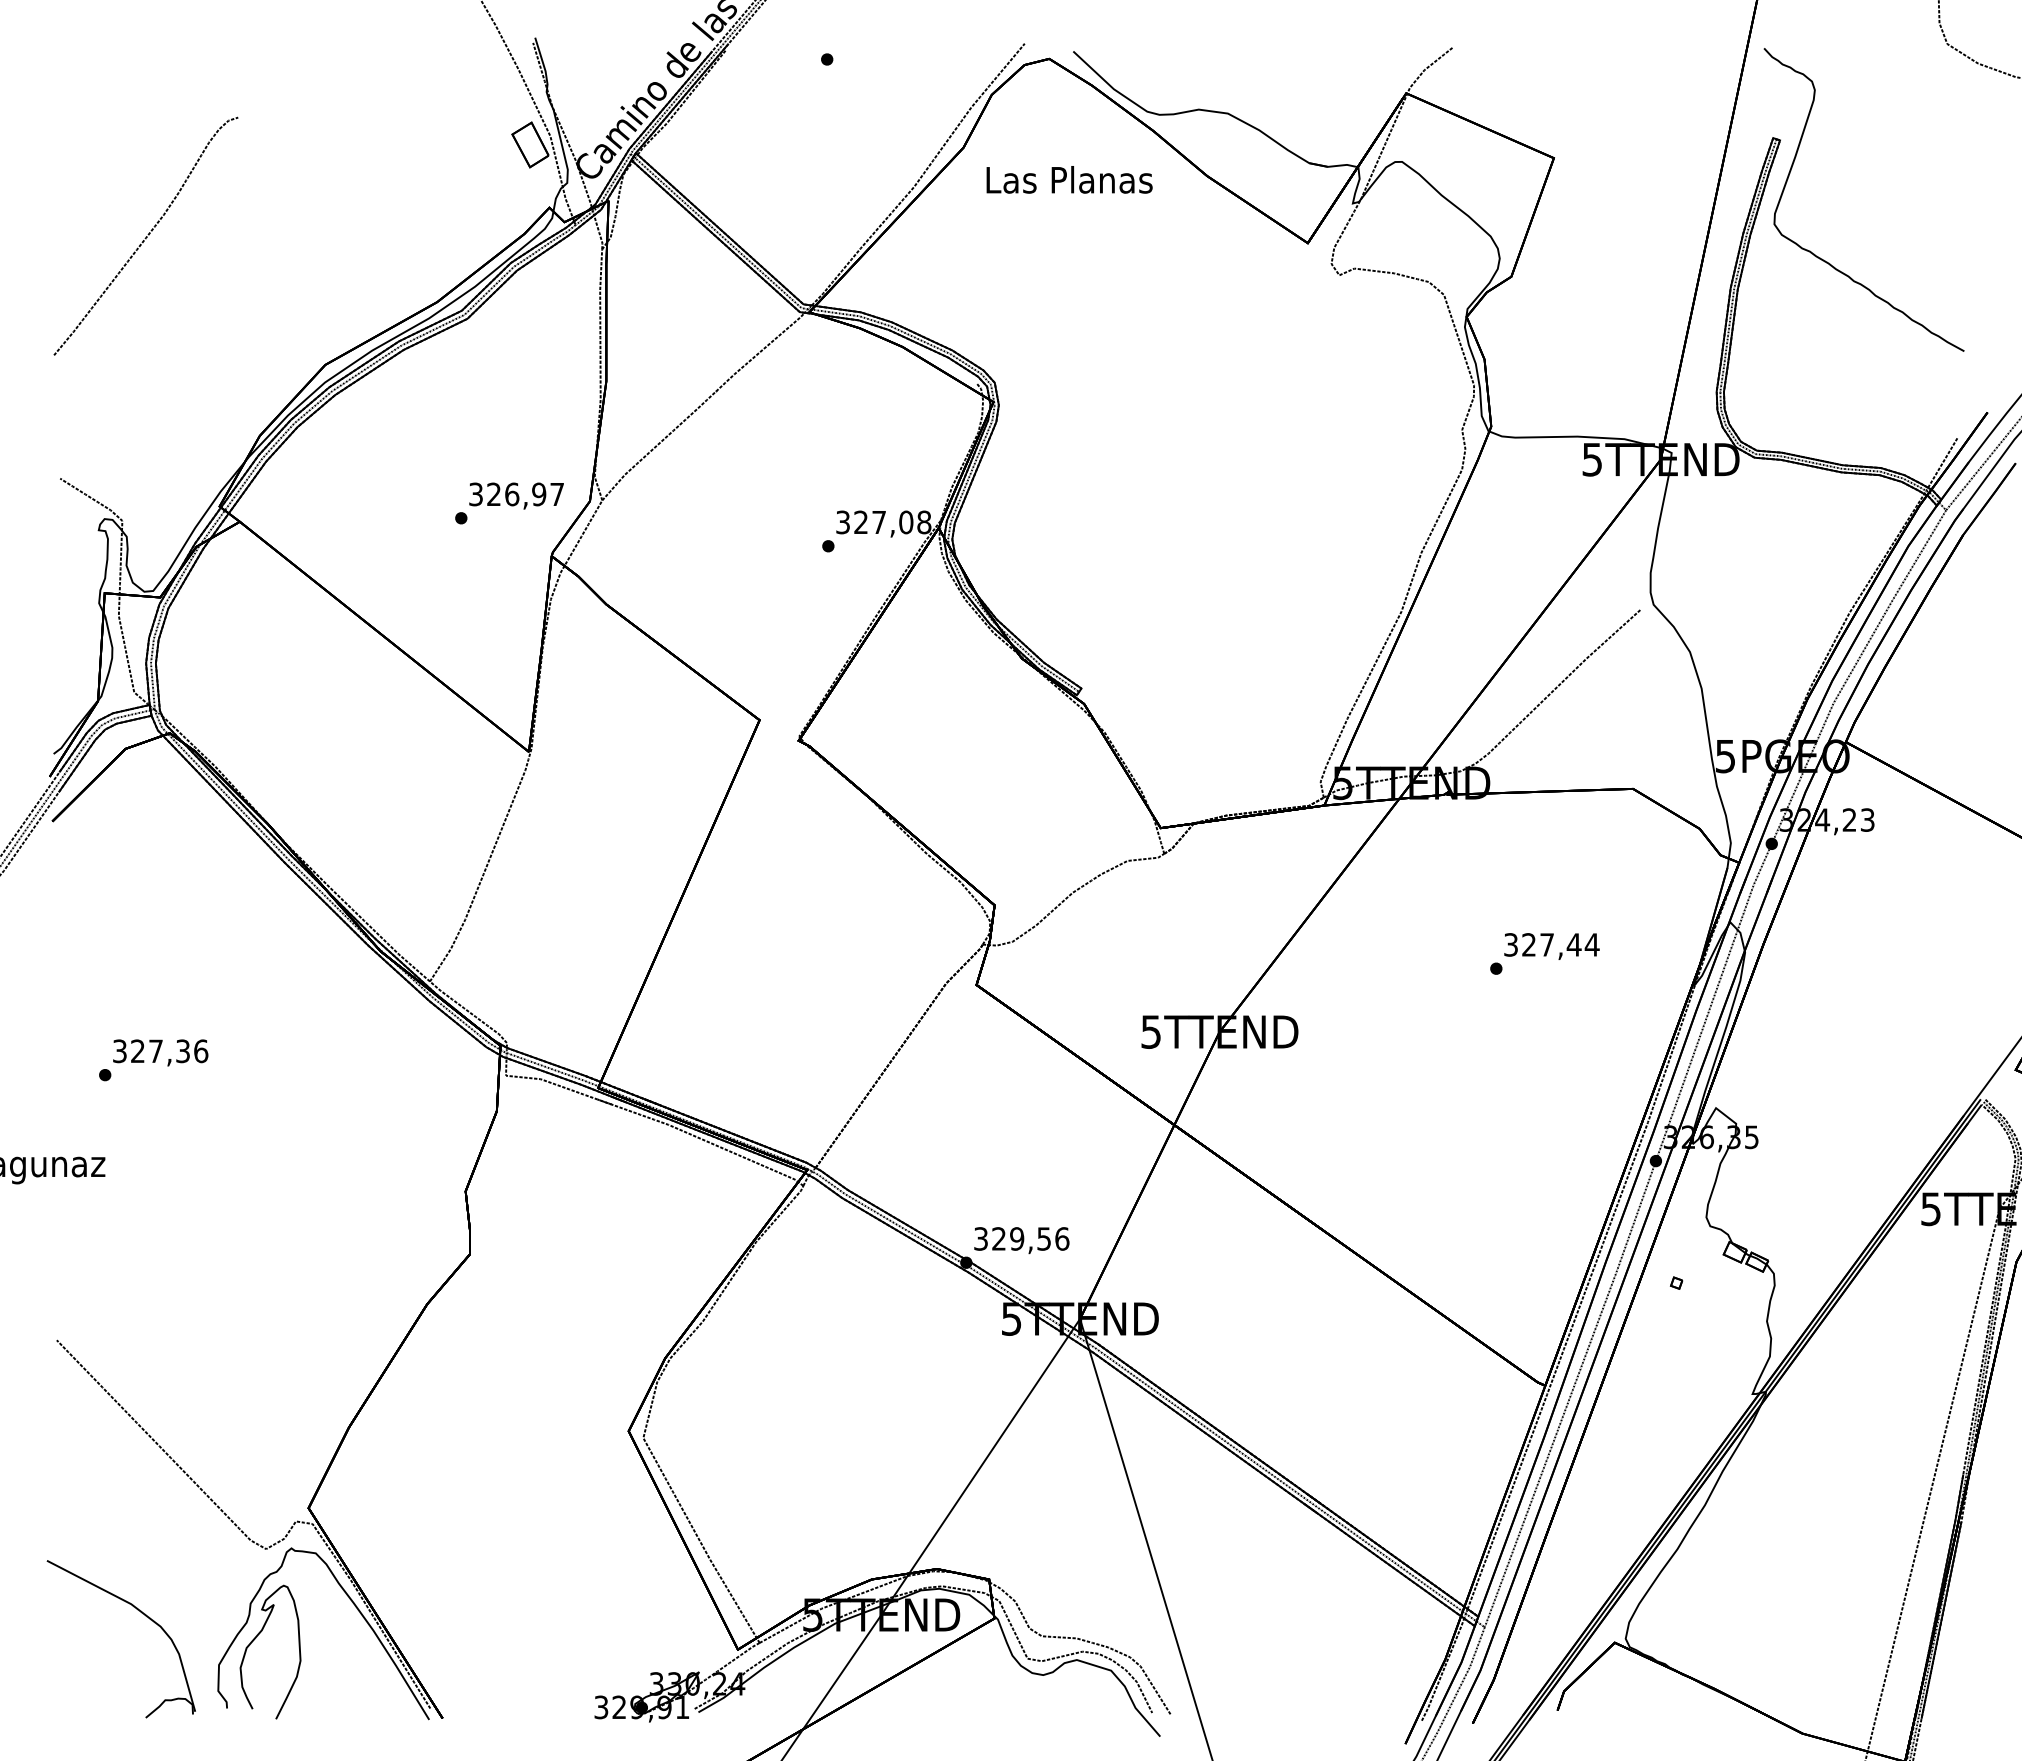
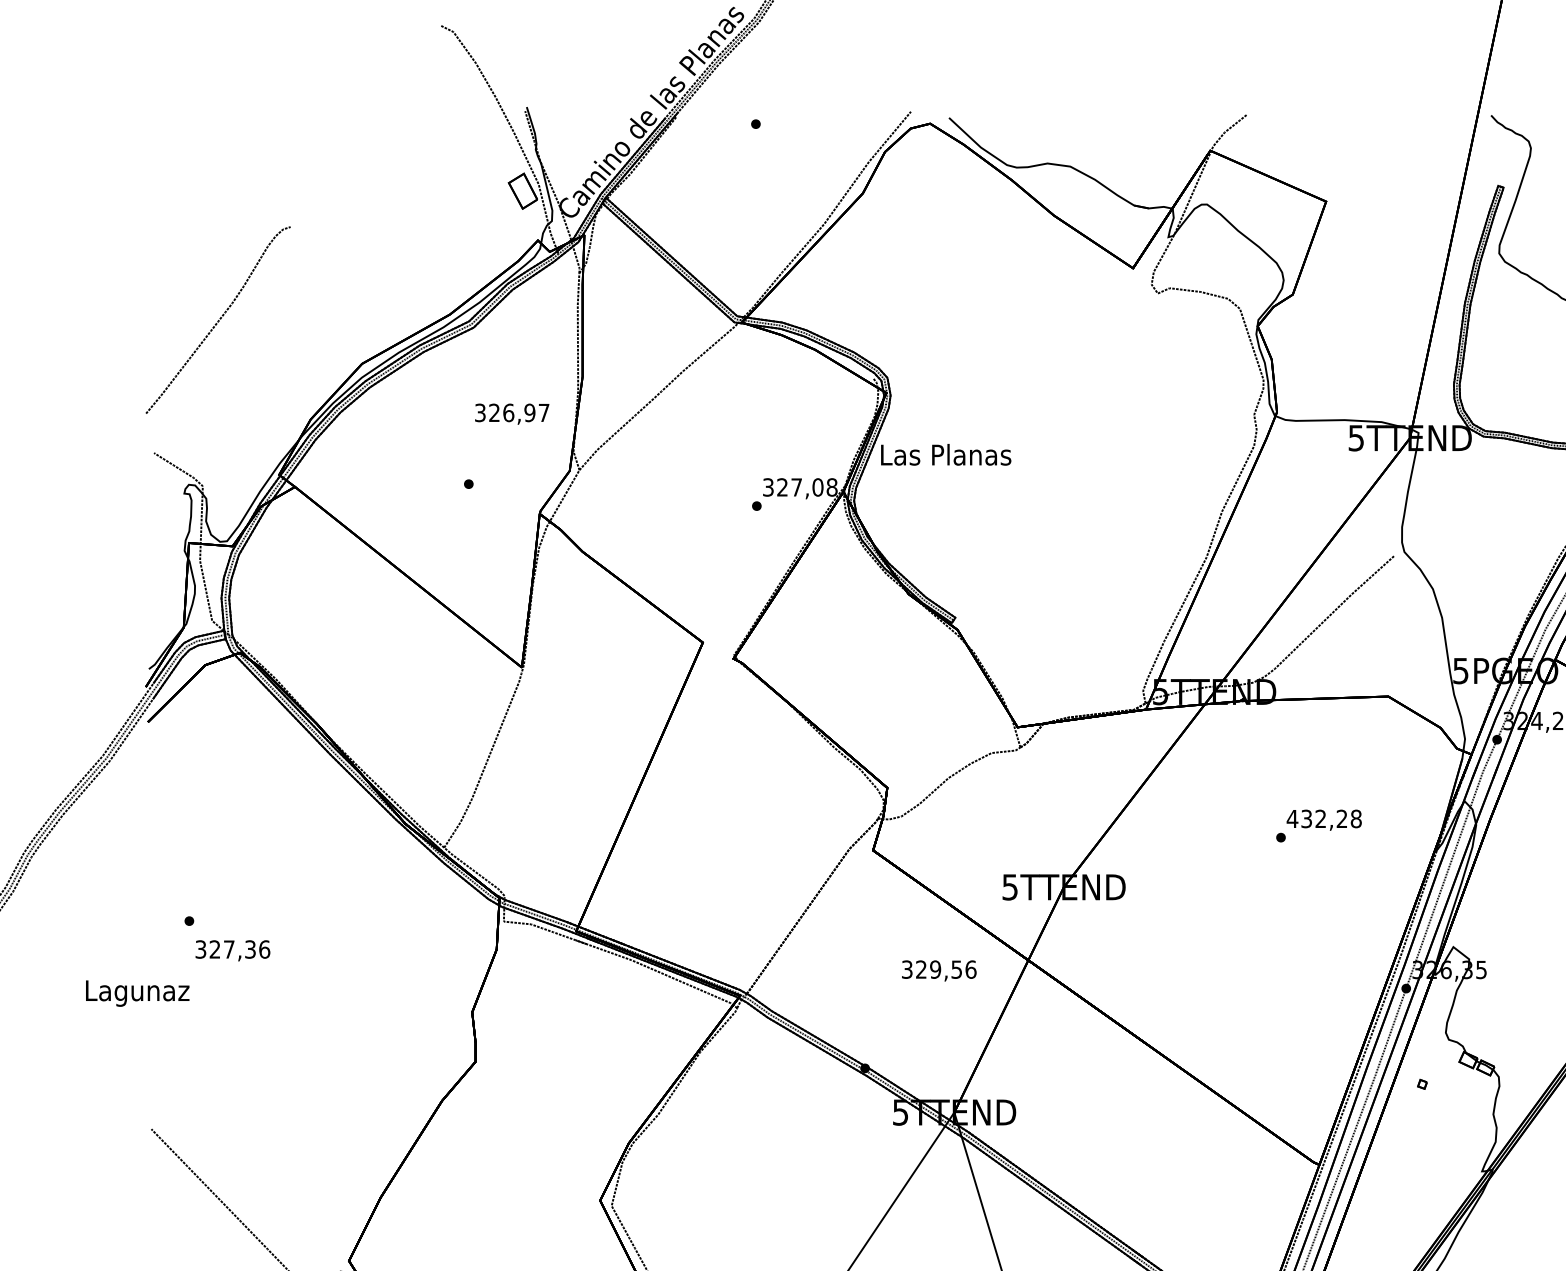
text: (1069, 179) -> (946, 454), moved
curve: (146, 236) -> (218, 320), moved
text: (516, 495) -> (512, 413), moved
text: (1551, 944) -> (1324, 818), 327,44 -> 432,28
text: (160, 1052) -> (232, 950), moved
text: (1021, 1240) -> (939, 970), moved

